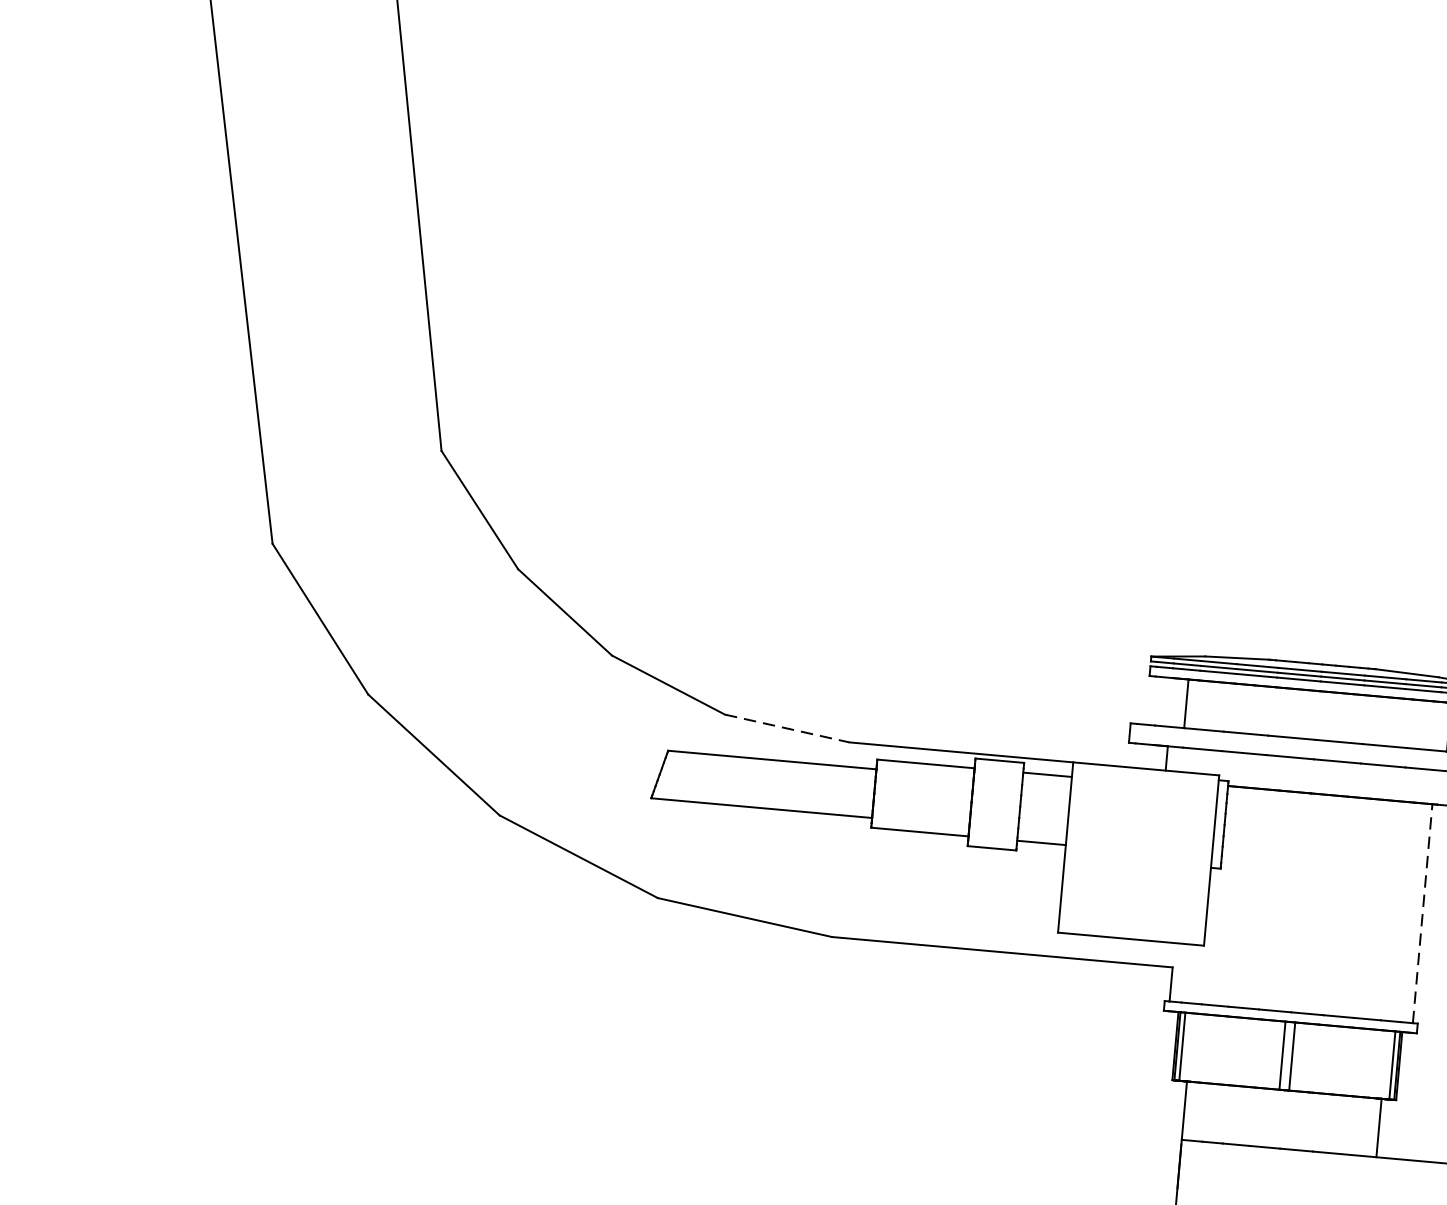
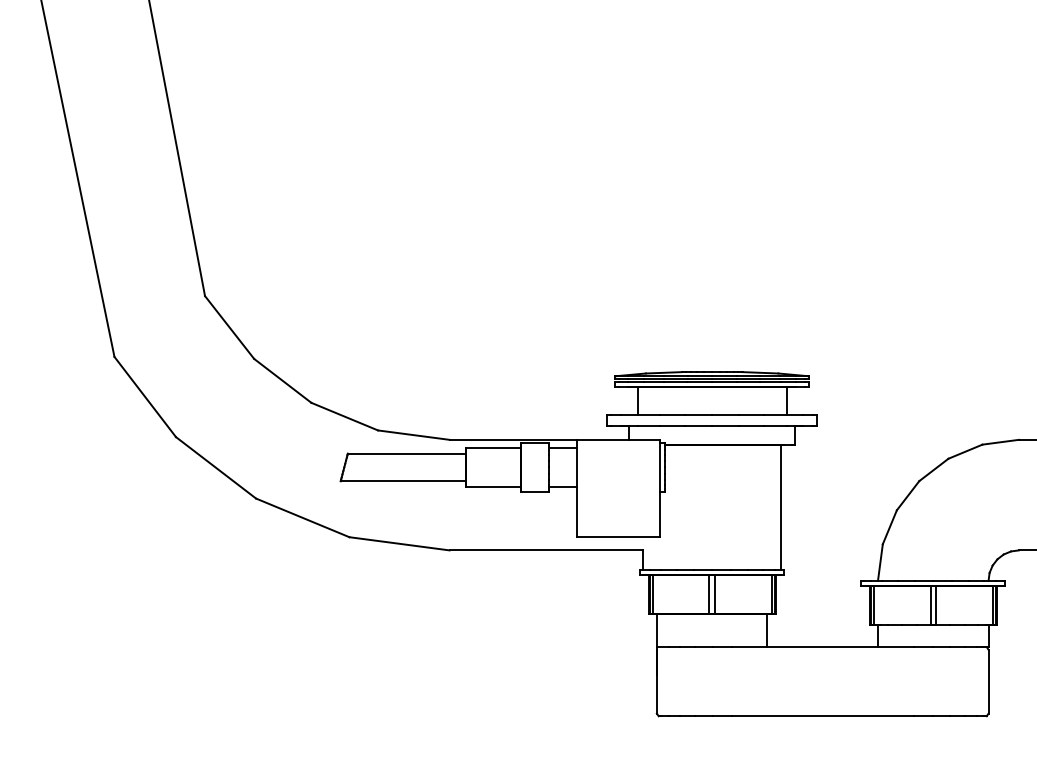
line: (788, 729) -> (414, 435), dashed -> solid
line: (1423, 913) -> (781, 507), dashed -> solid

